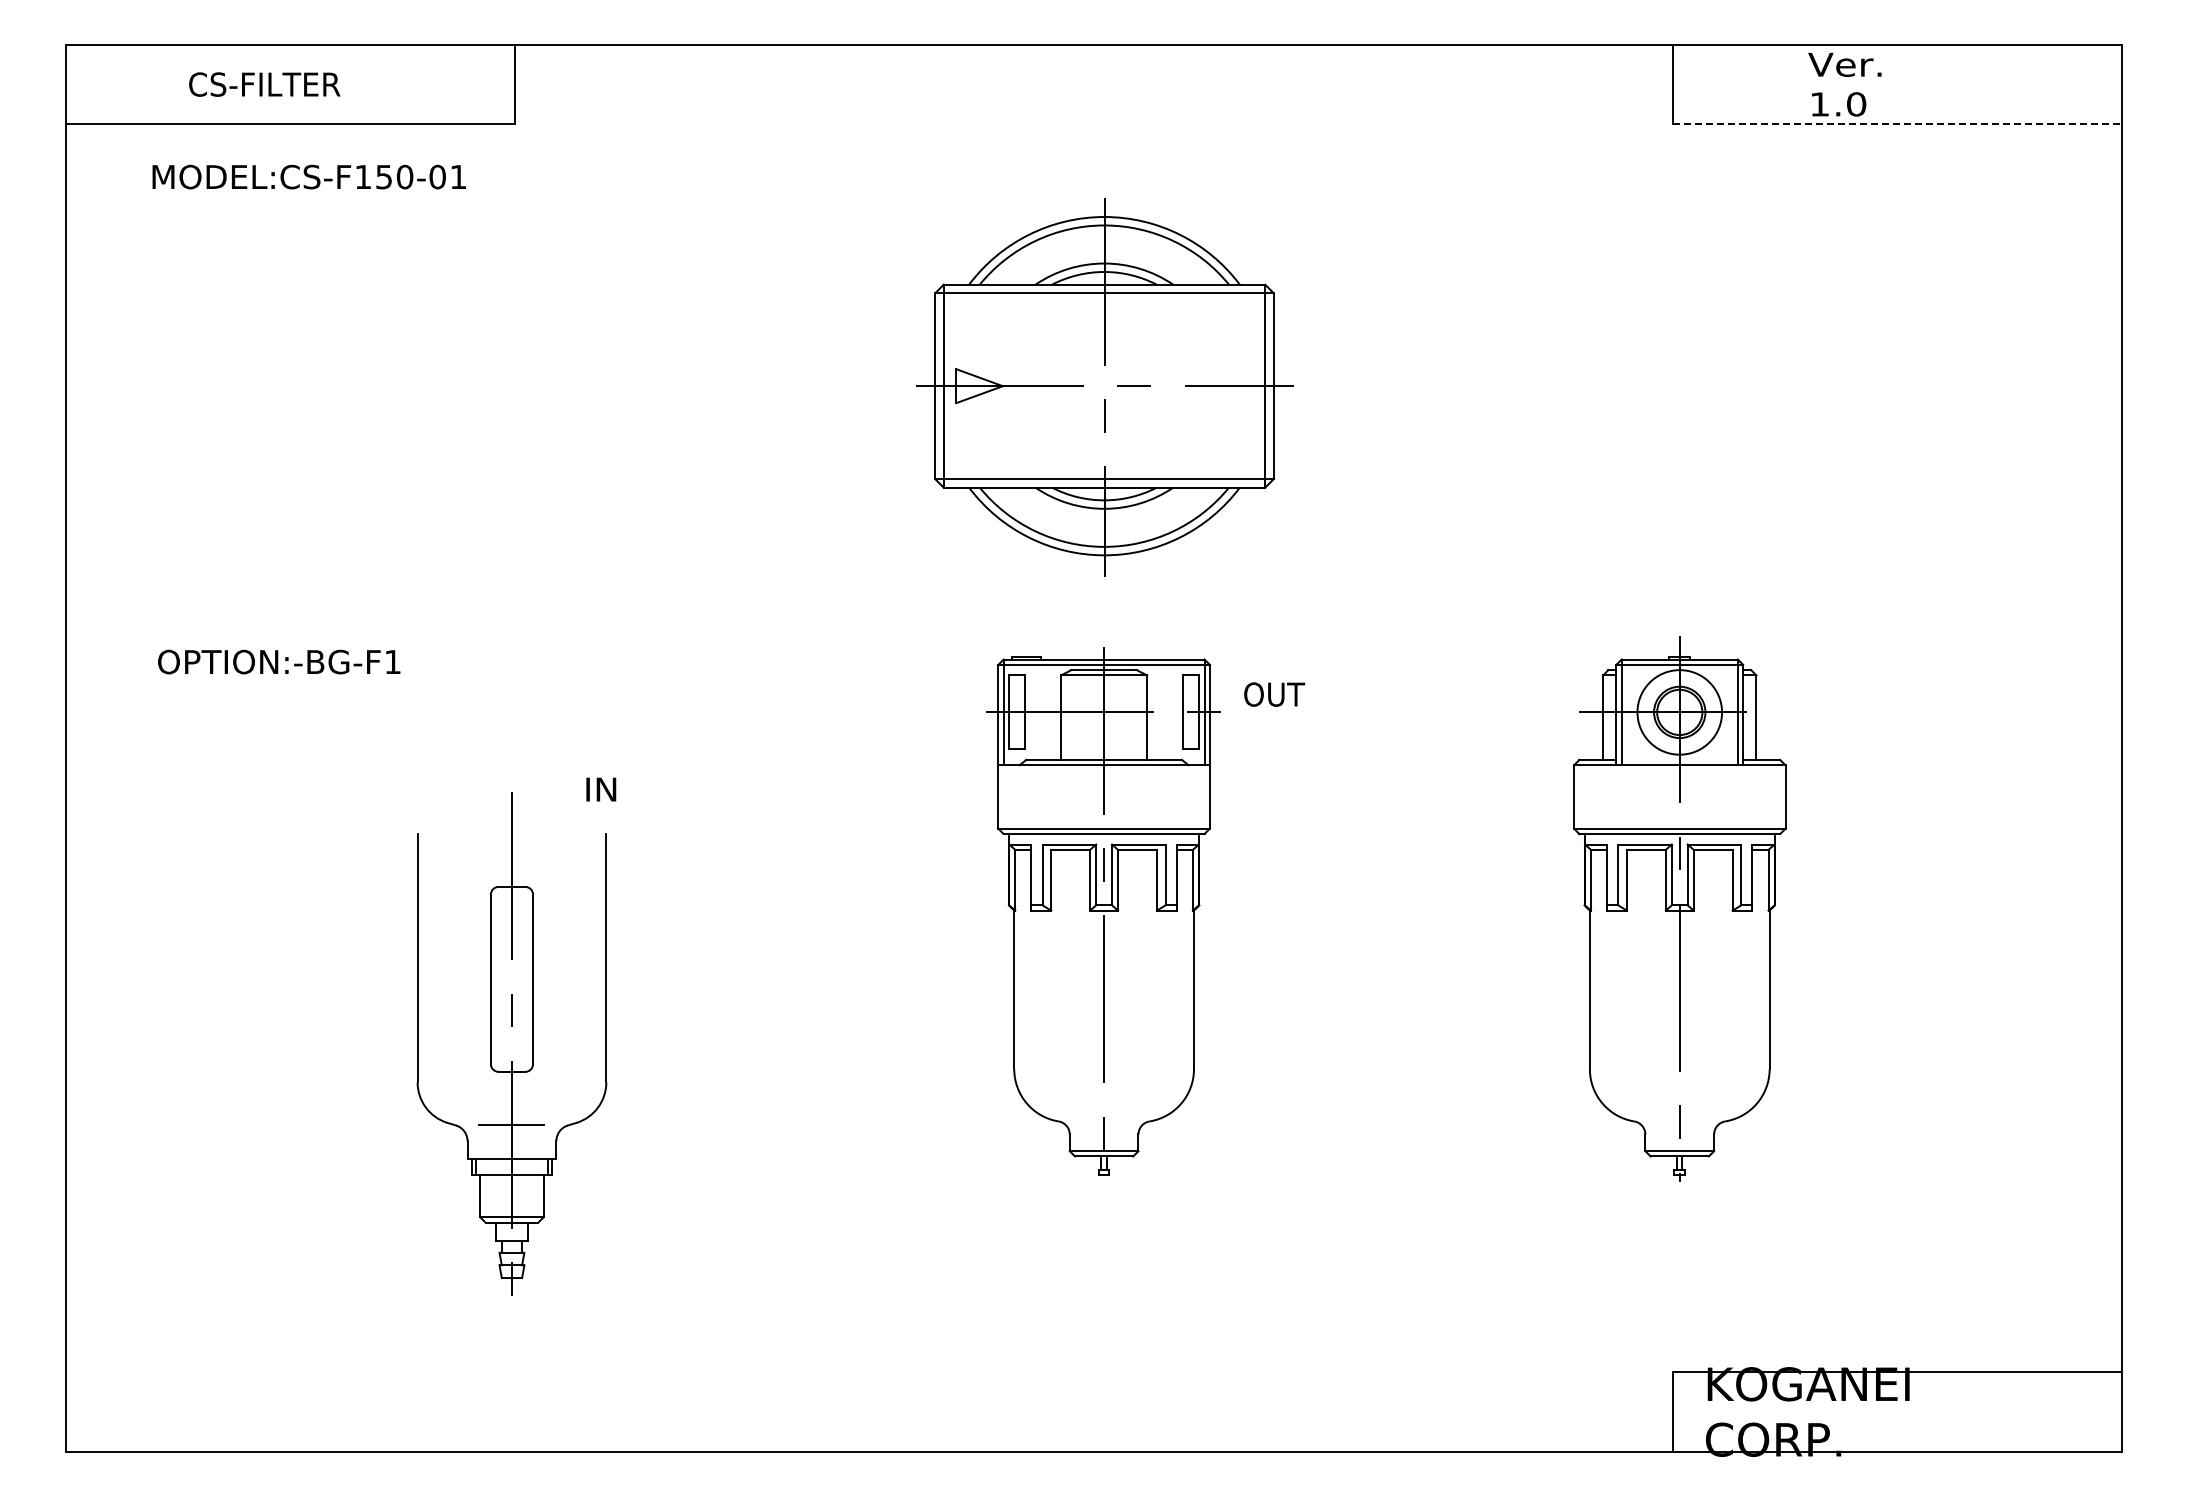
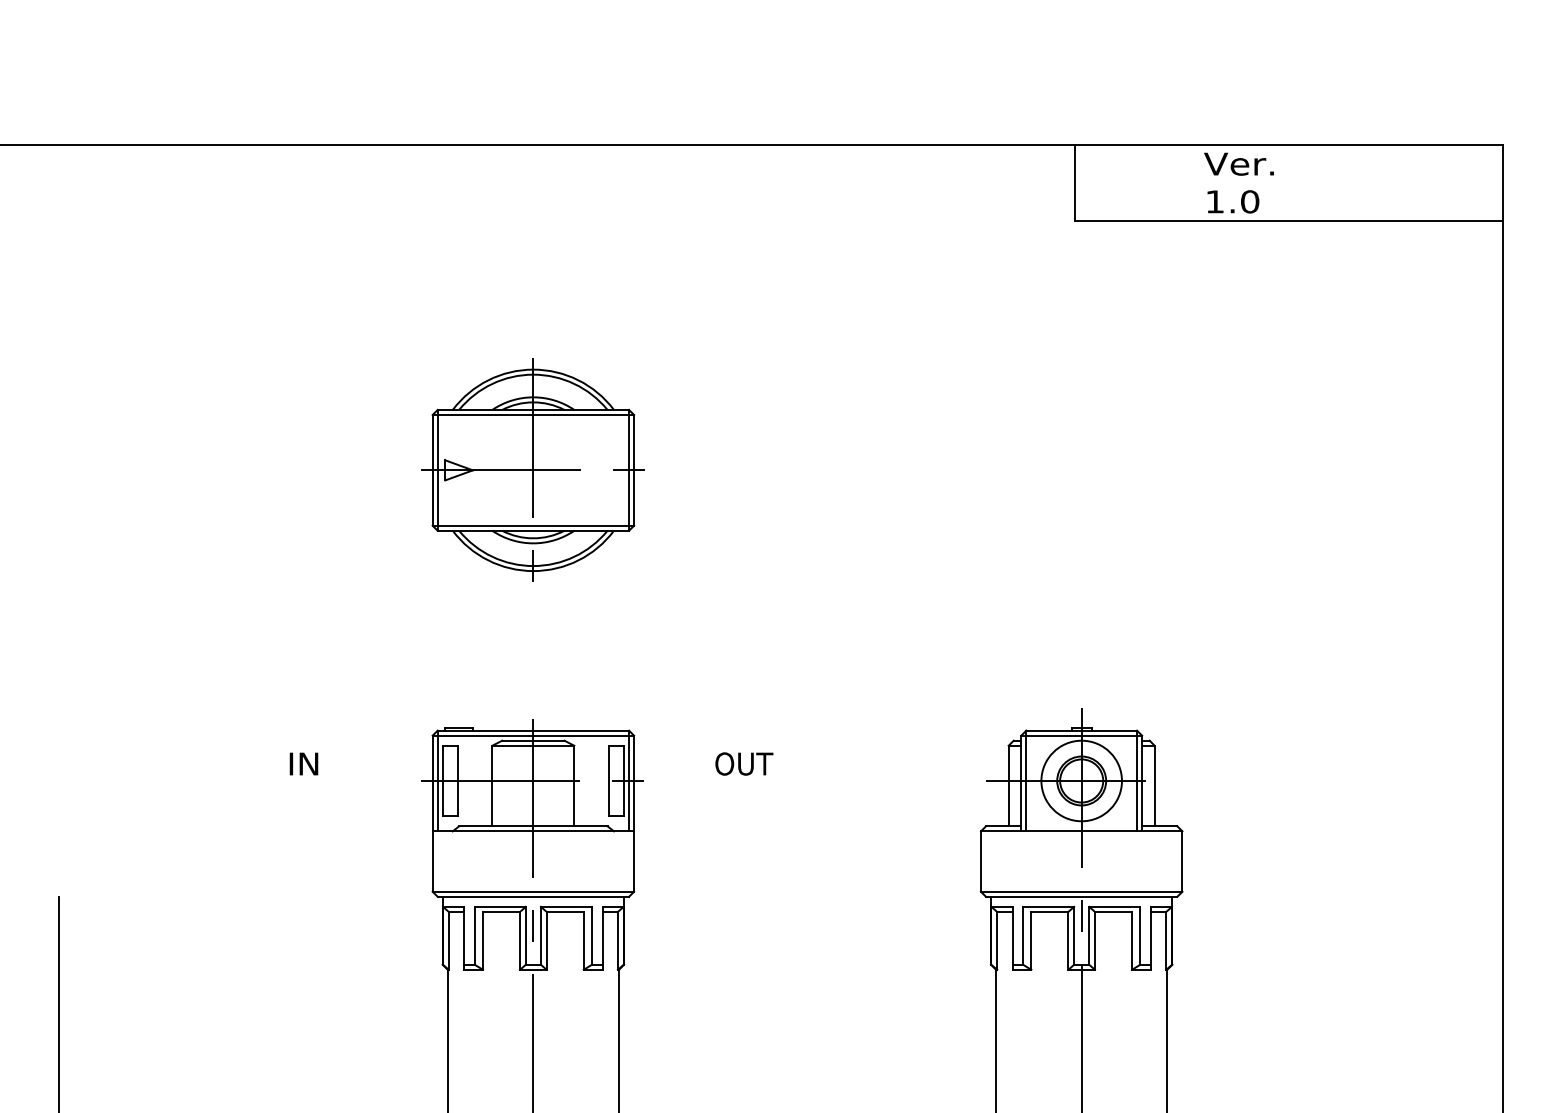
line: (1897, 124) -> (1289, 221), dashed -> solid
part: (1103, 386) -> (532, 470), size x0.62
text: (1274, 694) -> (744, 763), moved
text: (601, 789) -> (304, 763), moved

